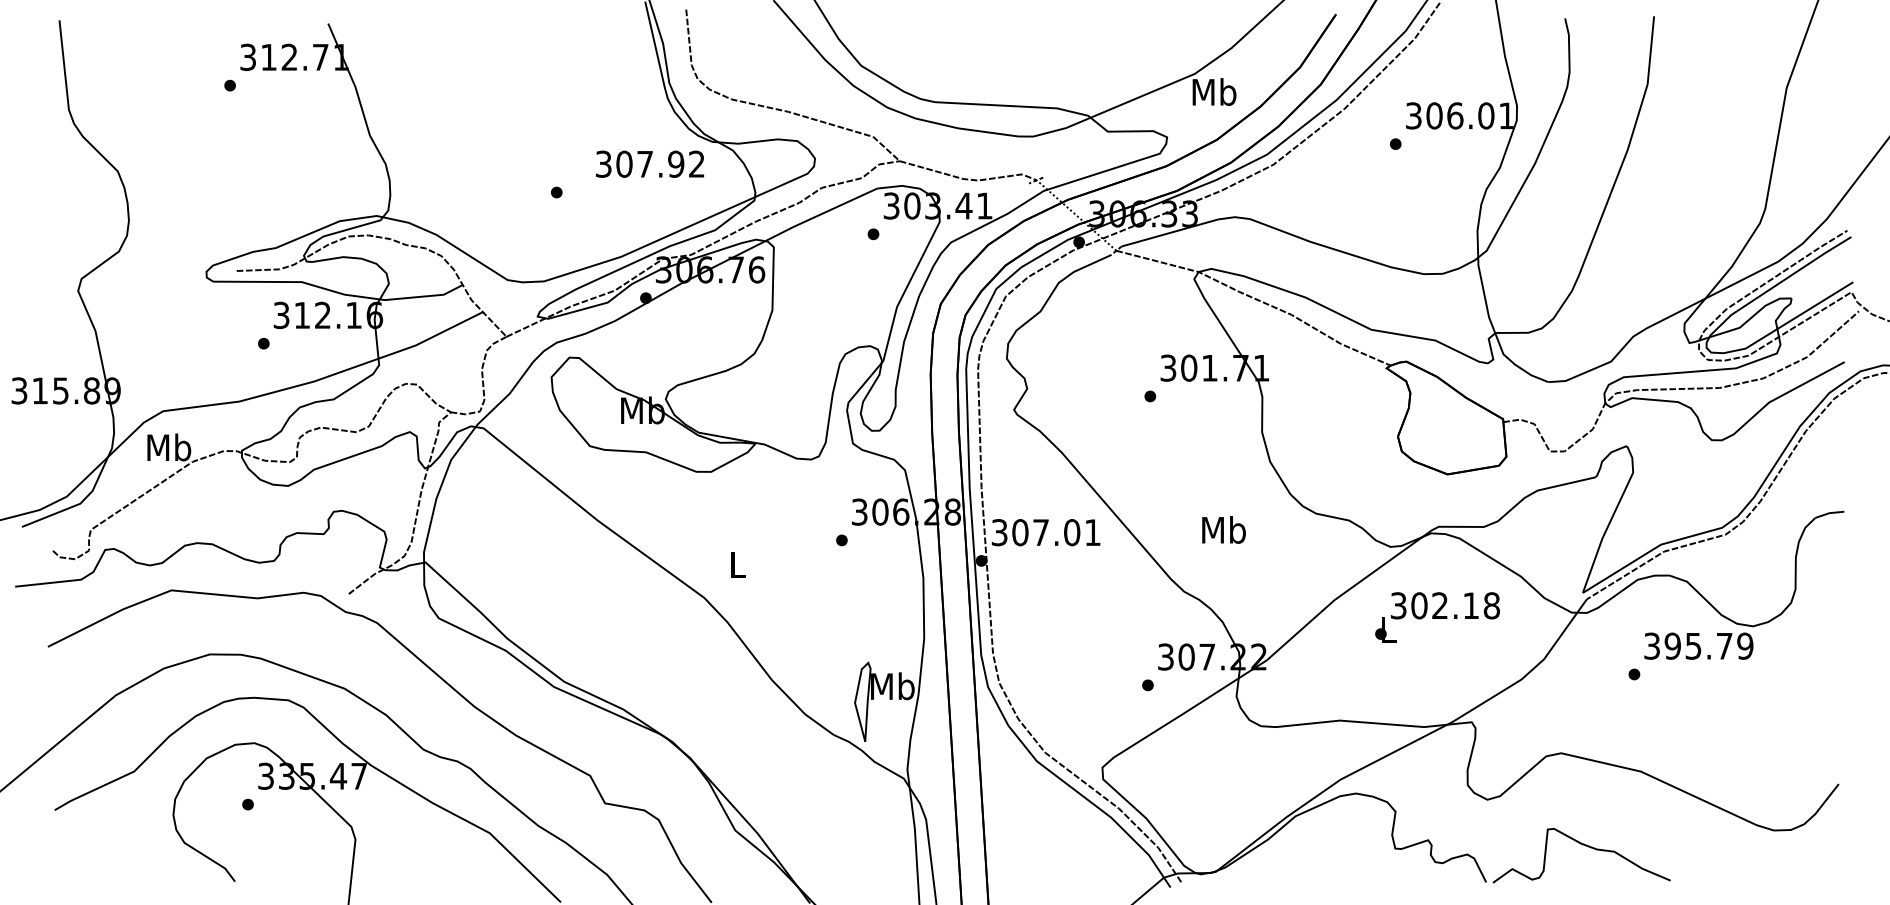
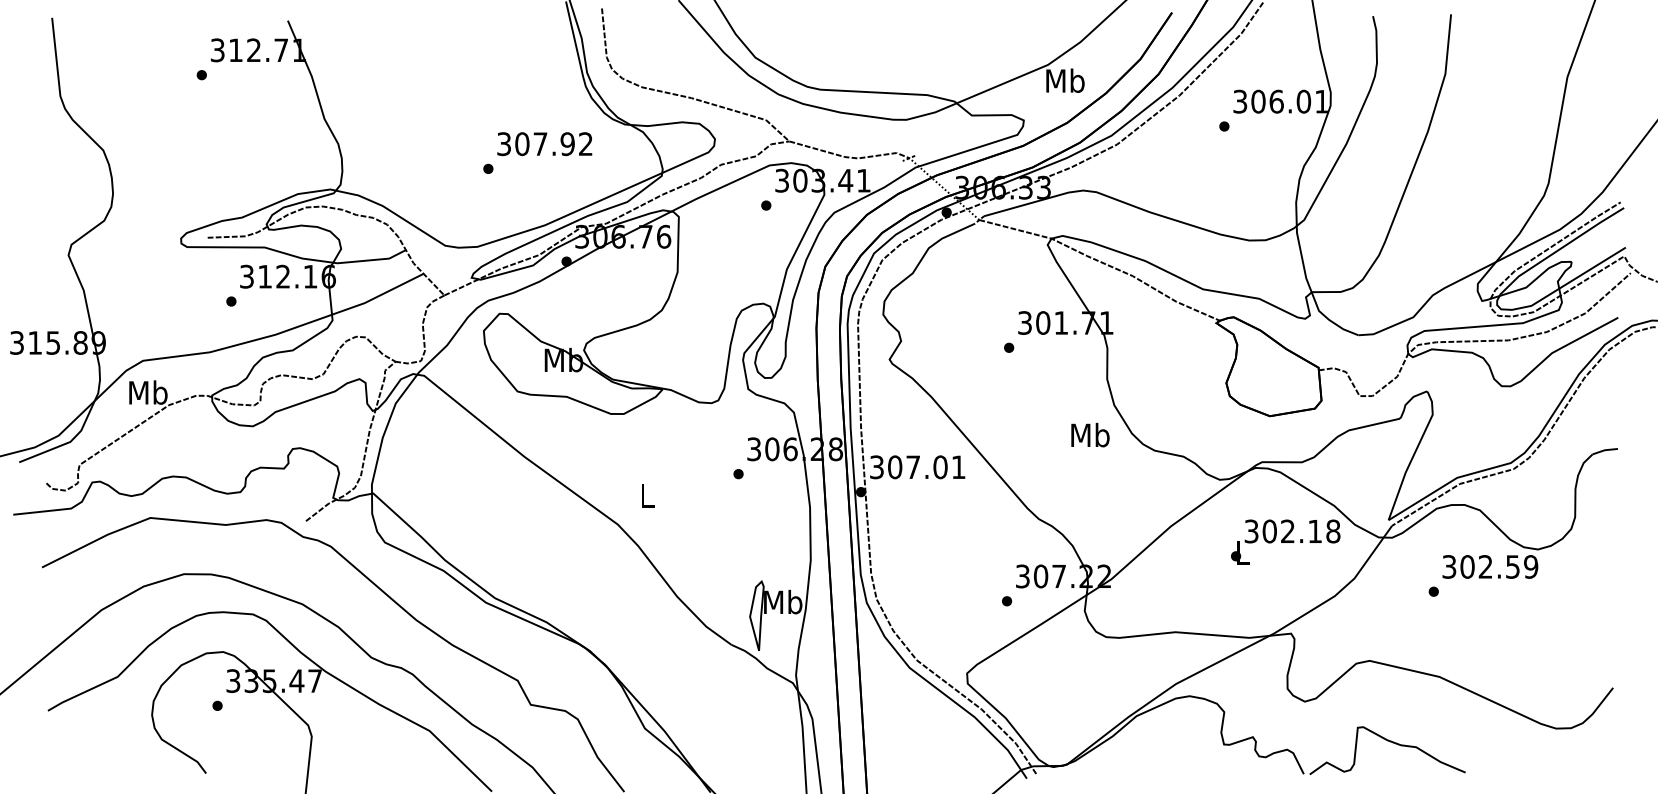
text: (649, 163) -> (544, 143), moved
text: (1223, 529) -> (1089, 434), moved
text: (1437, 617) -> (1285, 541), moved
text: (1698, 645) -> (1490, 566), 395.79 -> 302.59

